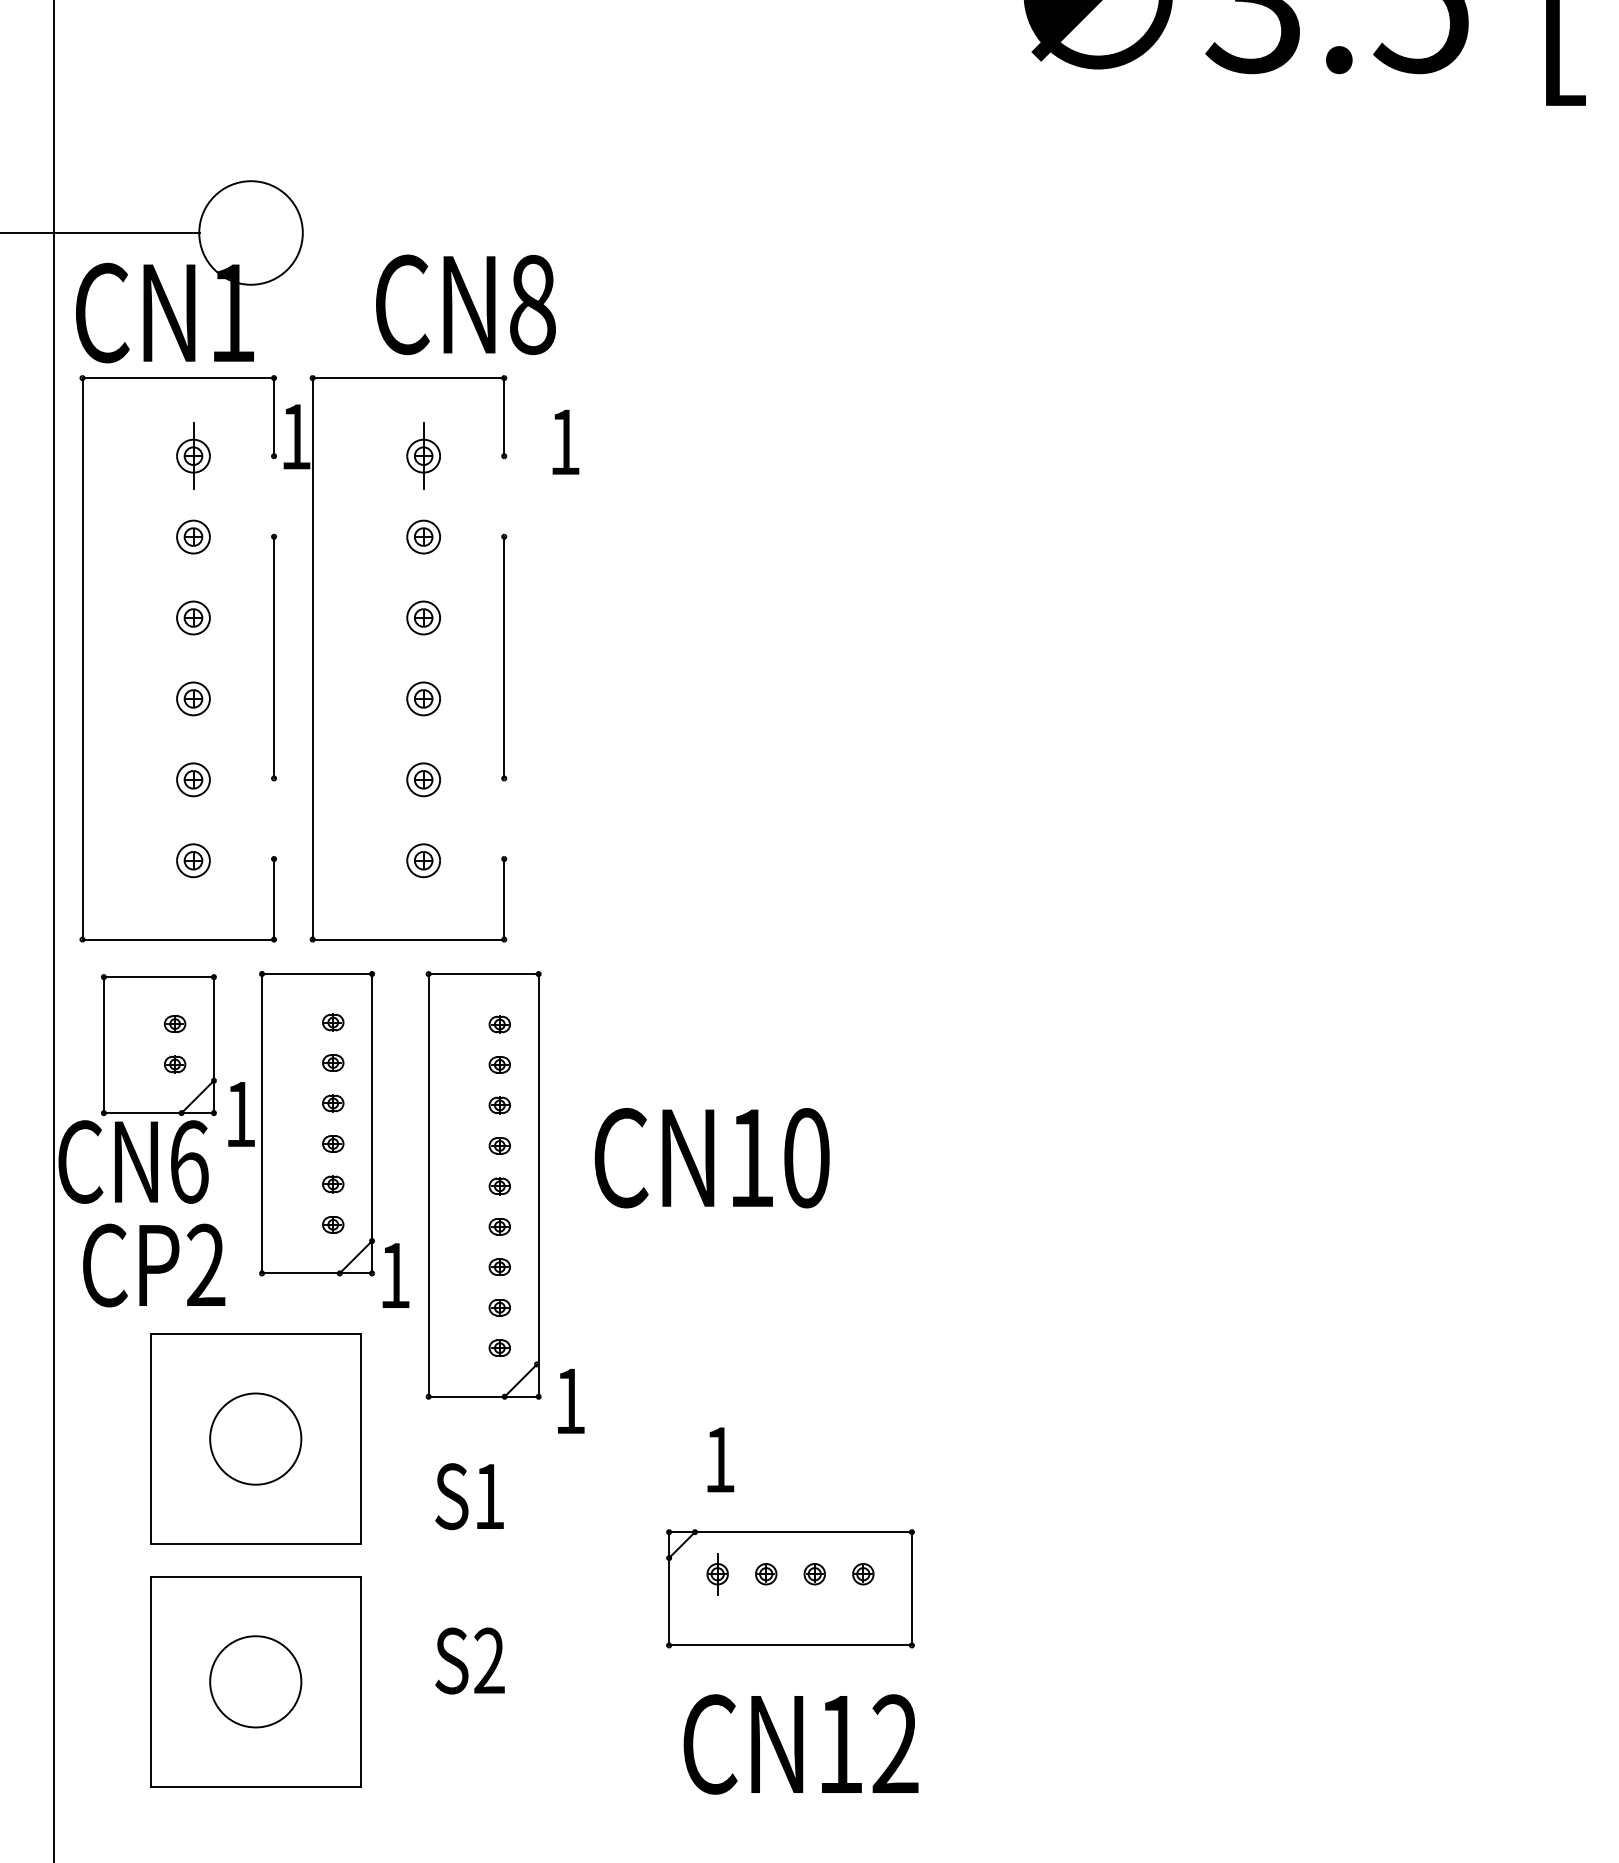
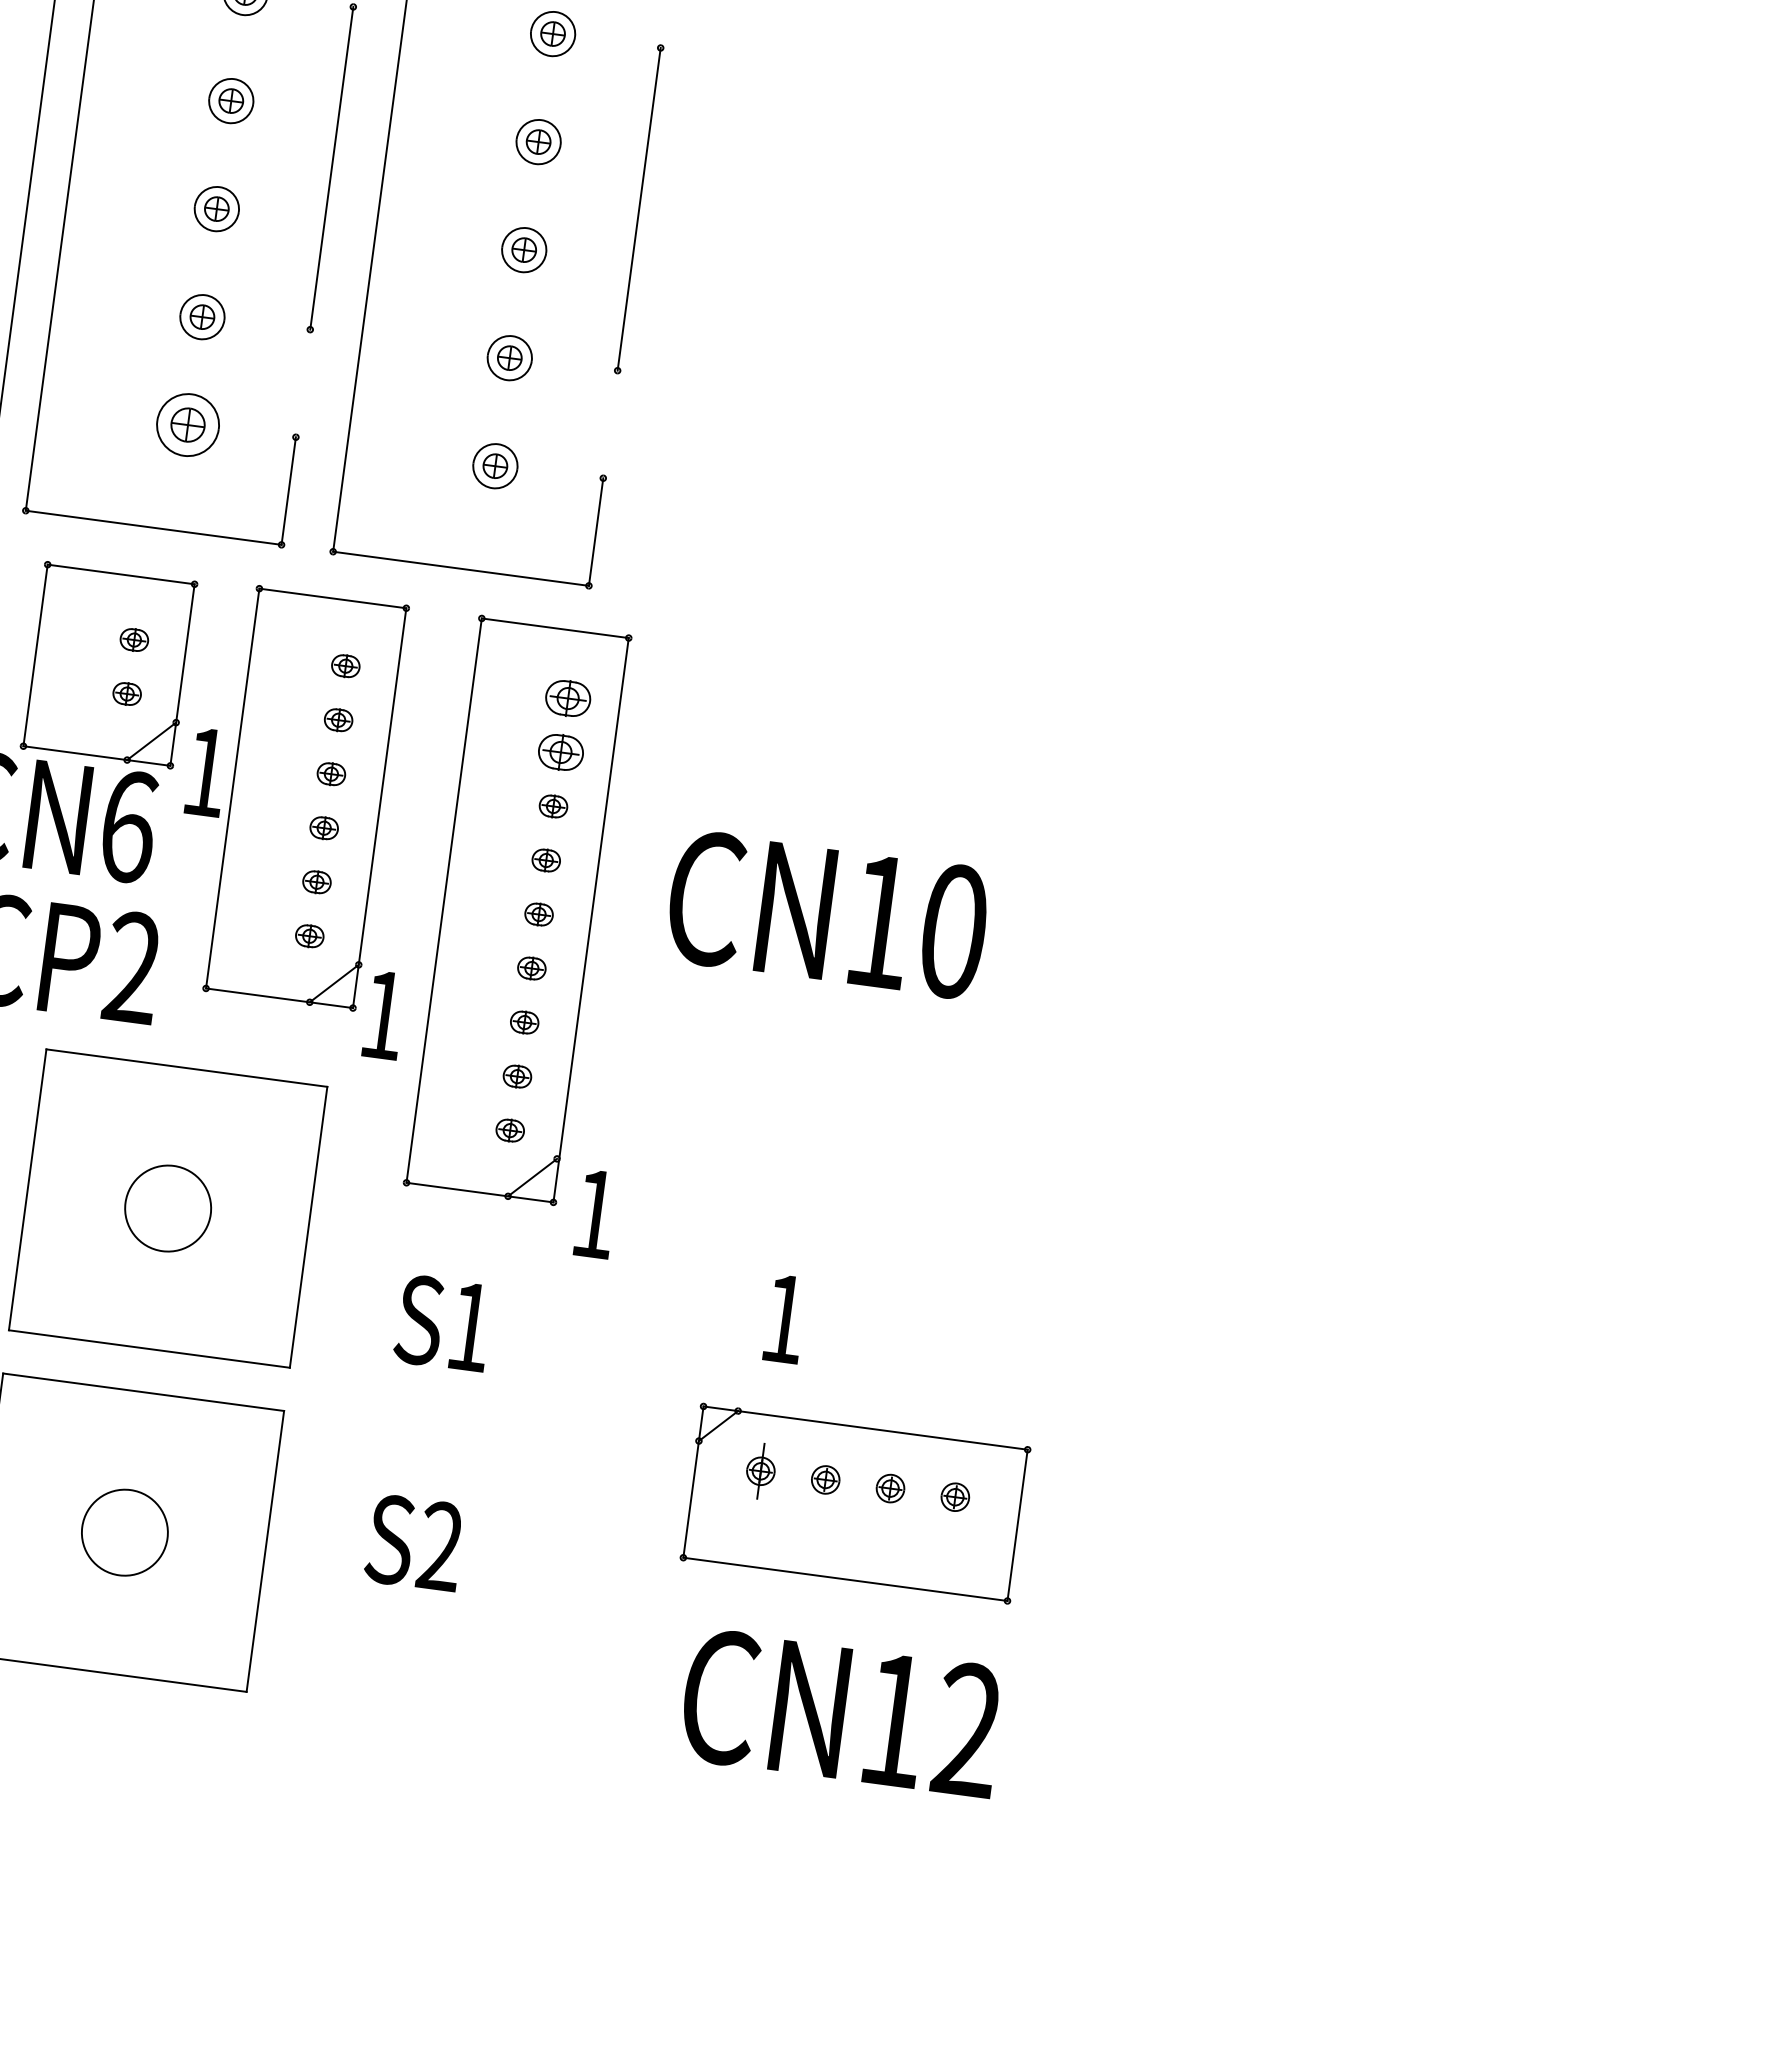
part: (193, 860) -> (188, 424), size x1.4
part: (499, 1024) -> (567, 698), size x1.6
part: (499, 1064) -> (560, 751), size x1.6
circle: (255, 1438) -> (167, 1207), size x0.7
circle: (255, 1681) -> (124, 1532), size x0.7

